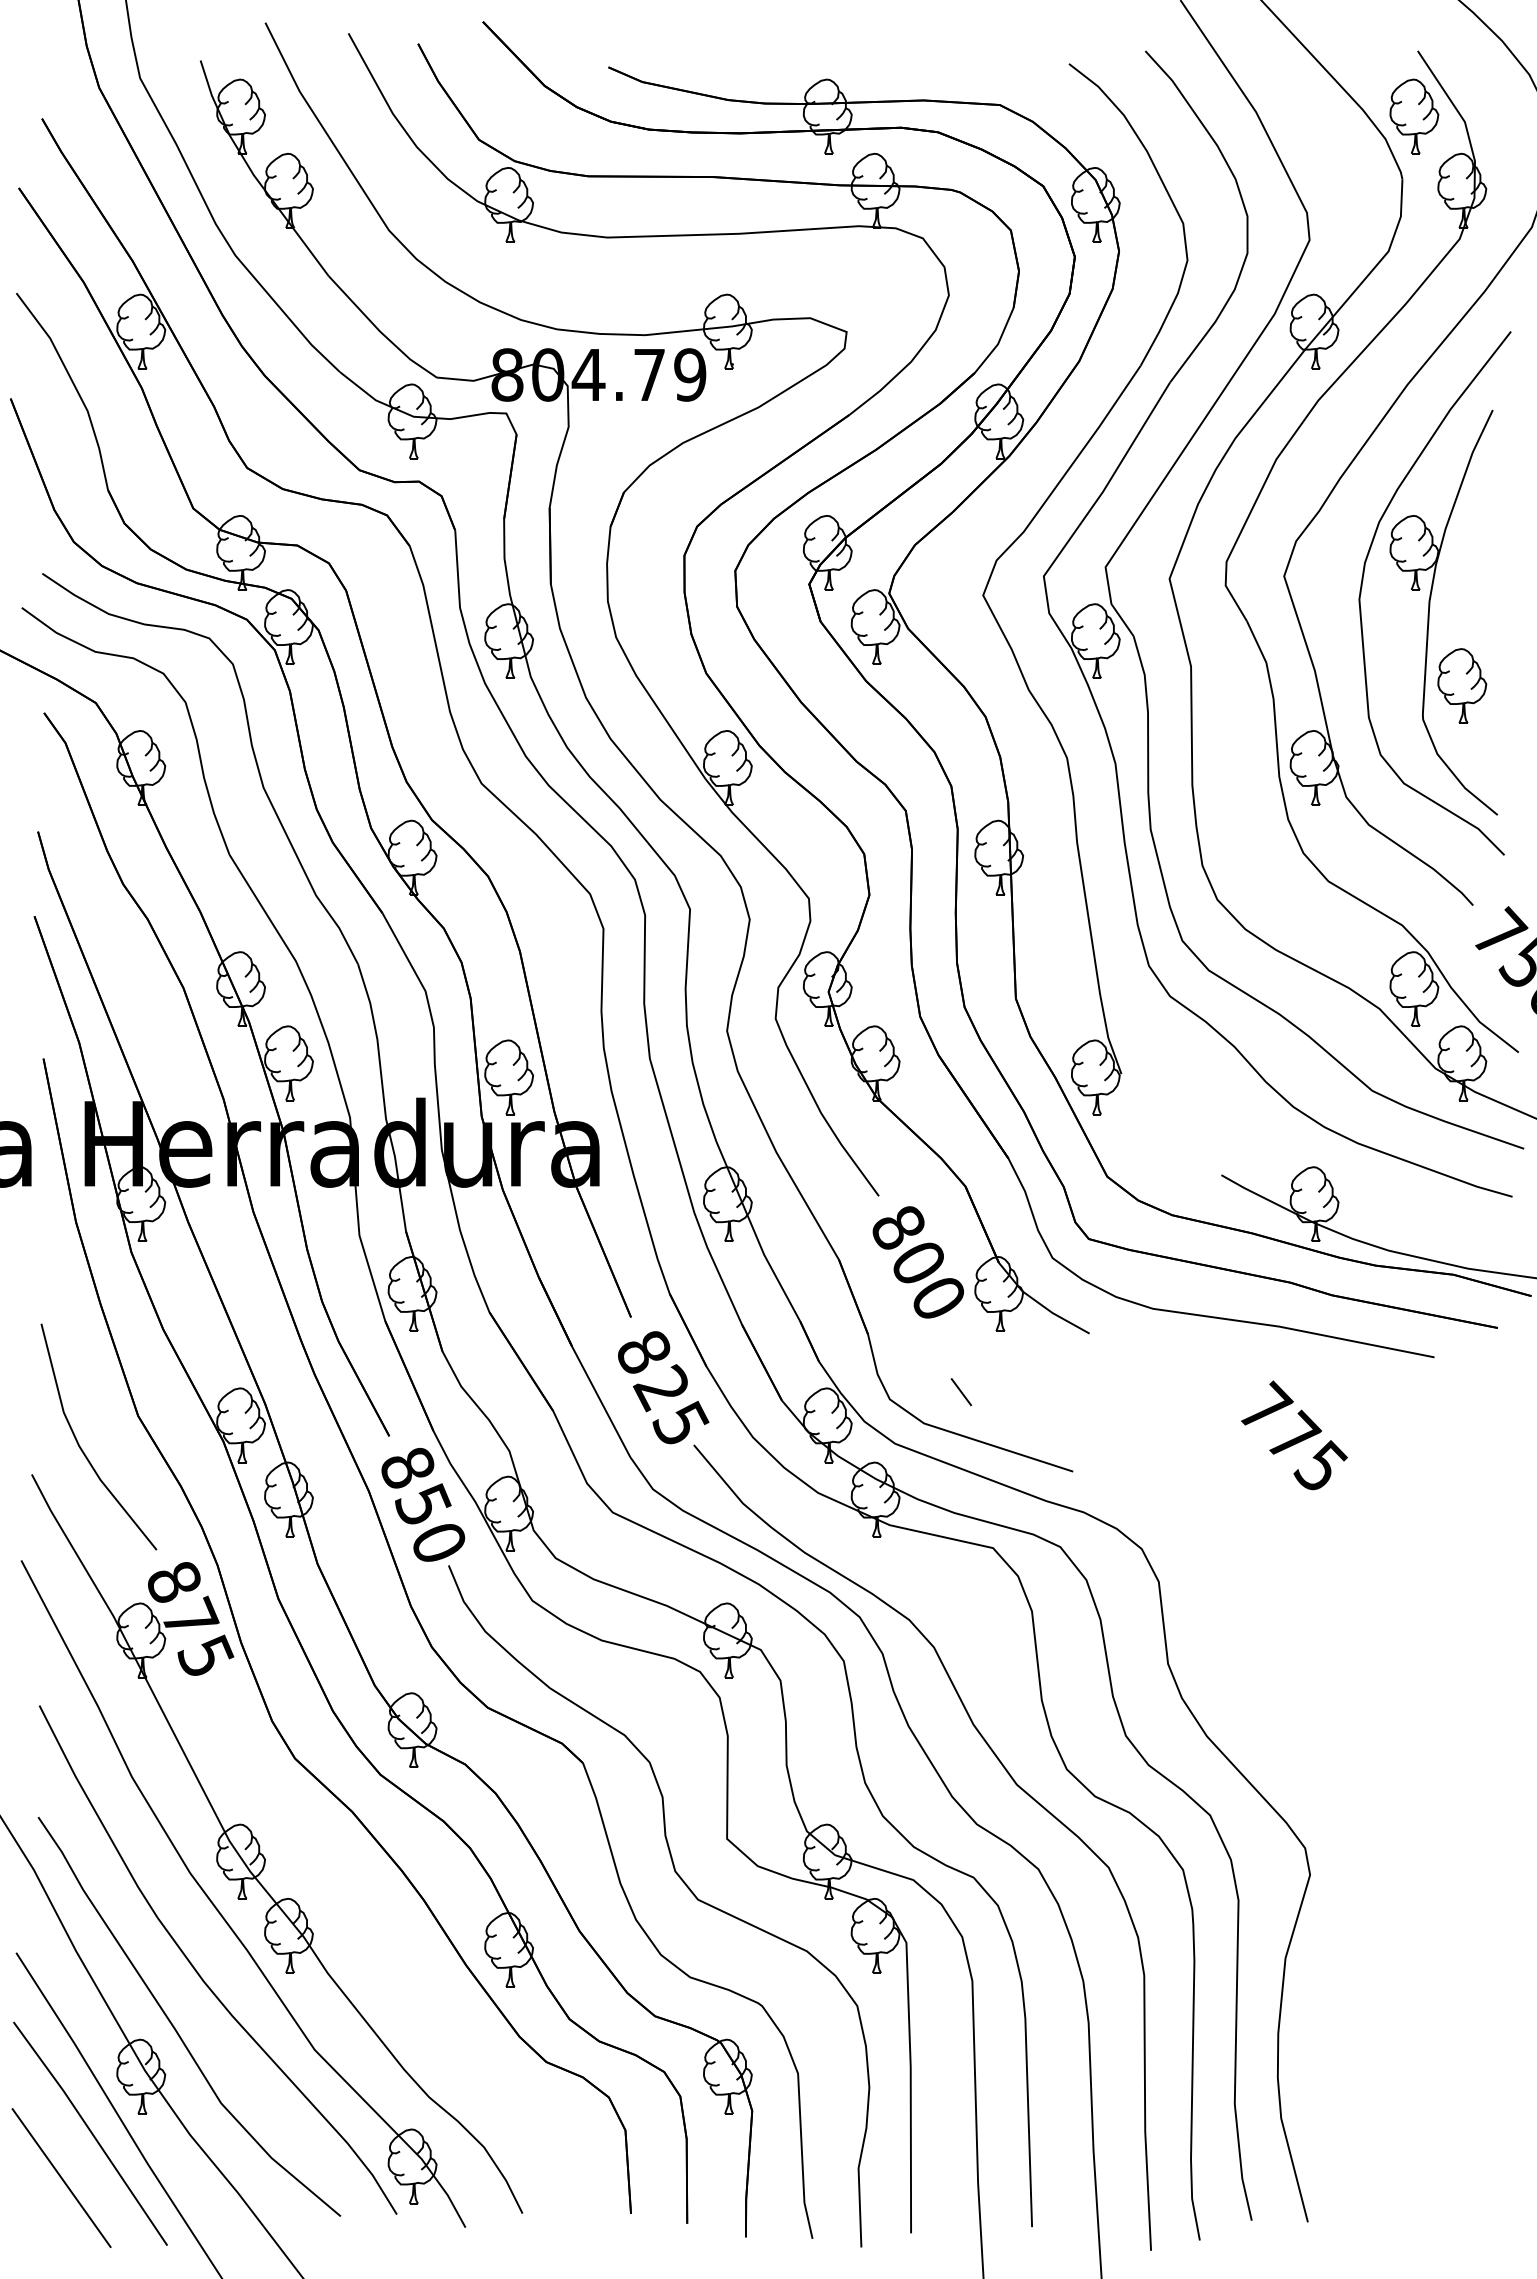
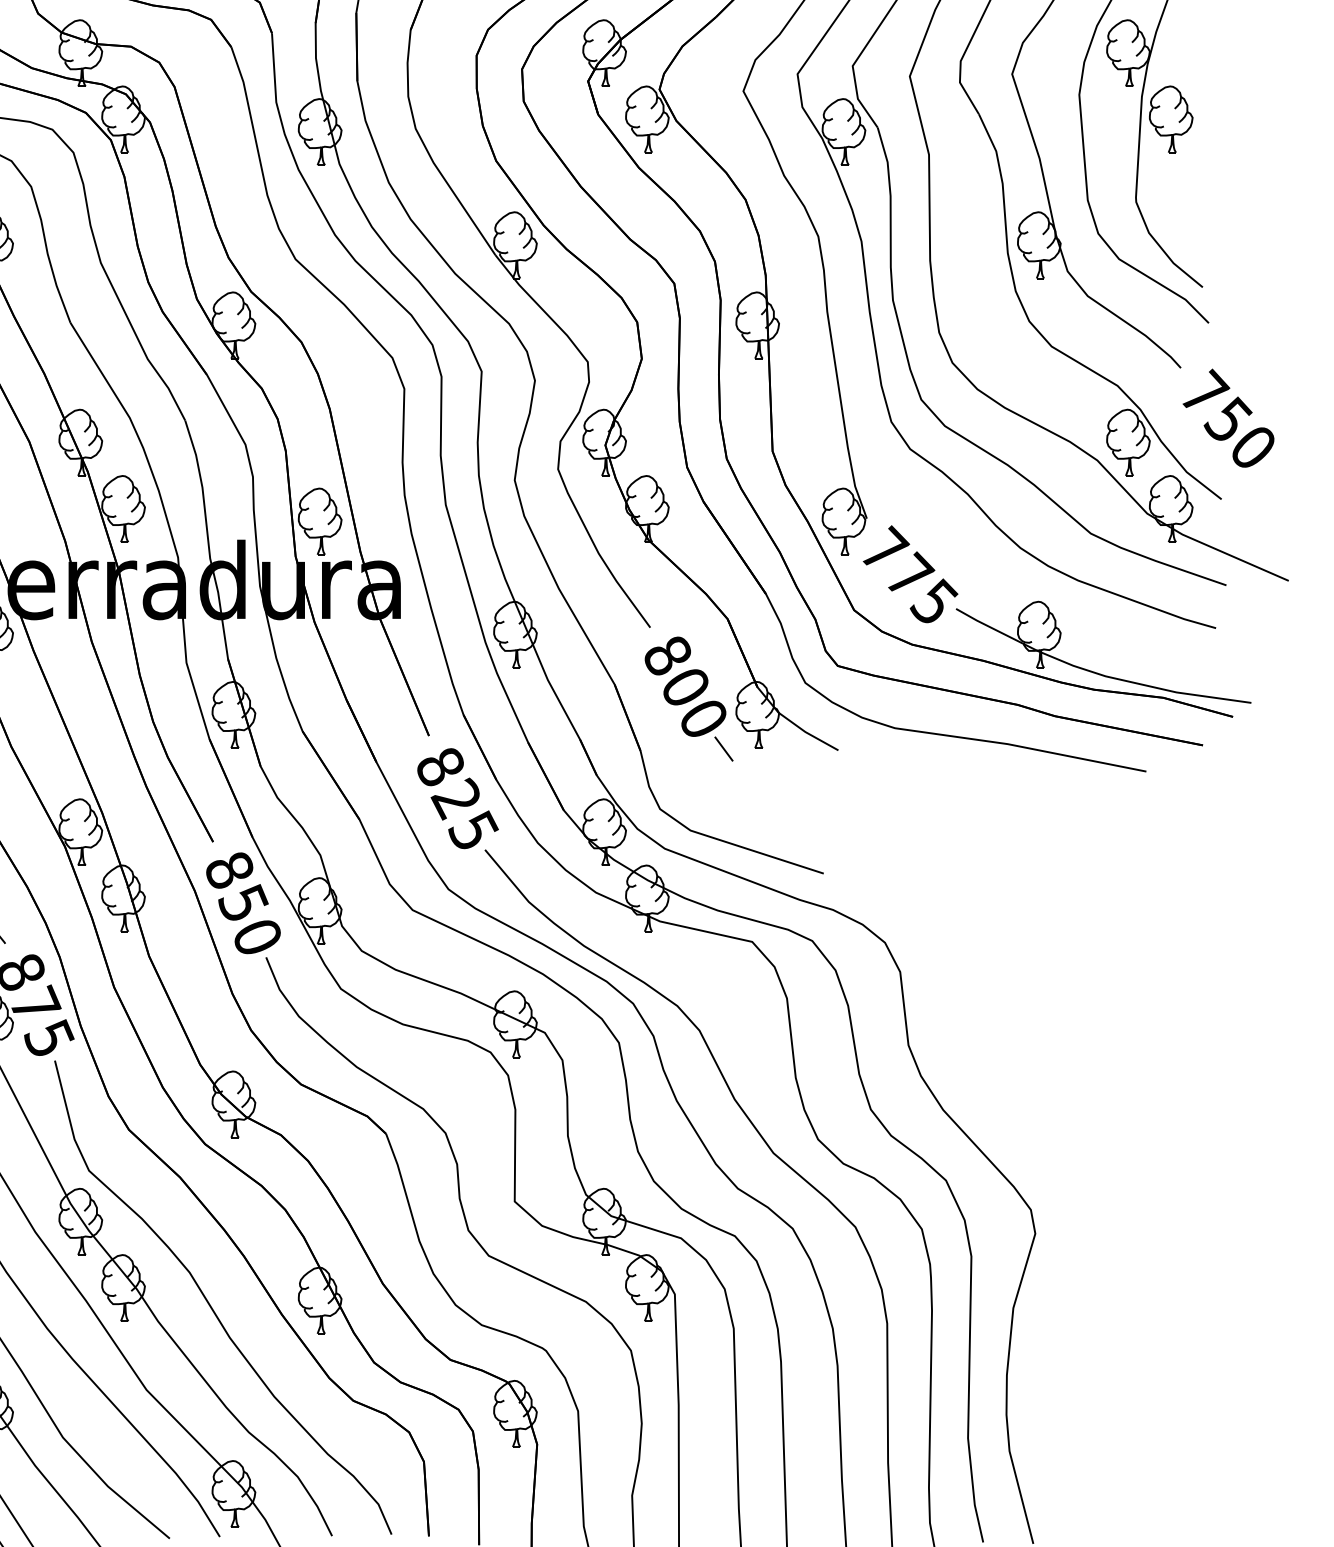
part: (1462, 685) -> (1171, 118), moved
line: (961, 1392) -> (724, 749), moved
text: (1294, 1435) -> (910, 574), moved
curve: (386, 1954) -> (210, 1304), added

